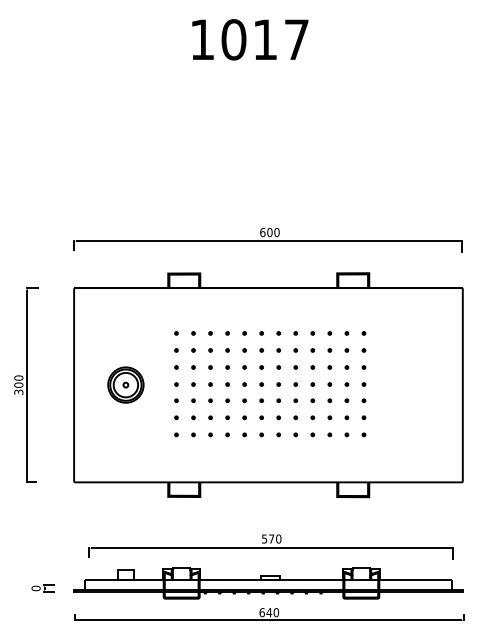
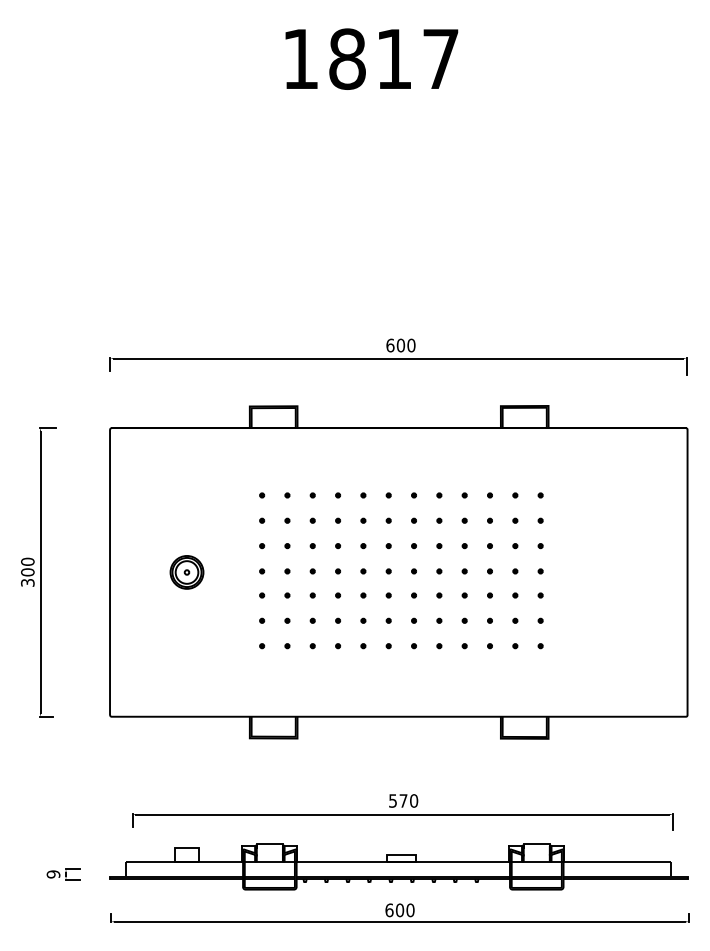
text: (233, 39) -> (346, 58), 1017 -> 1817
part: (125, 385) -> (186, 572), size x0.62
text: (35, 588) -> (52, 874), 0 -> 9
text: (269, 612) -> (400, 910), 640 -> 600

